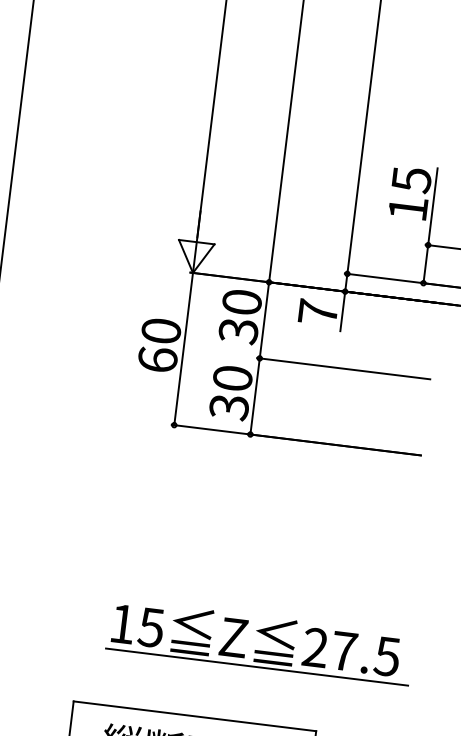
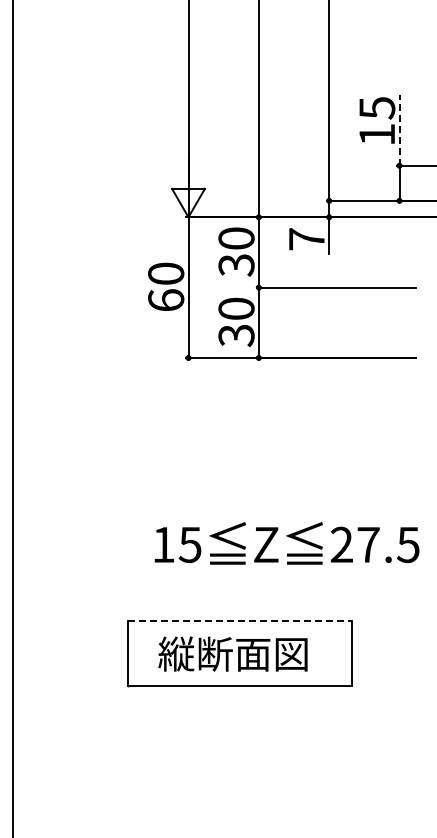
line: (432, 207) -> (399, 130), solid -> dashed
line: (256, 667) -> (290, 569), removed
line: (195, 716) -> (240, 620), solid -> dashed

